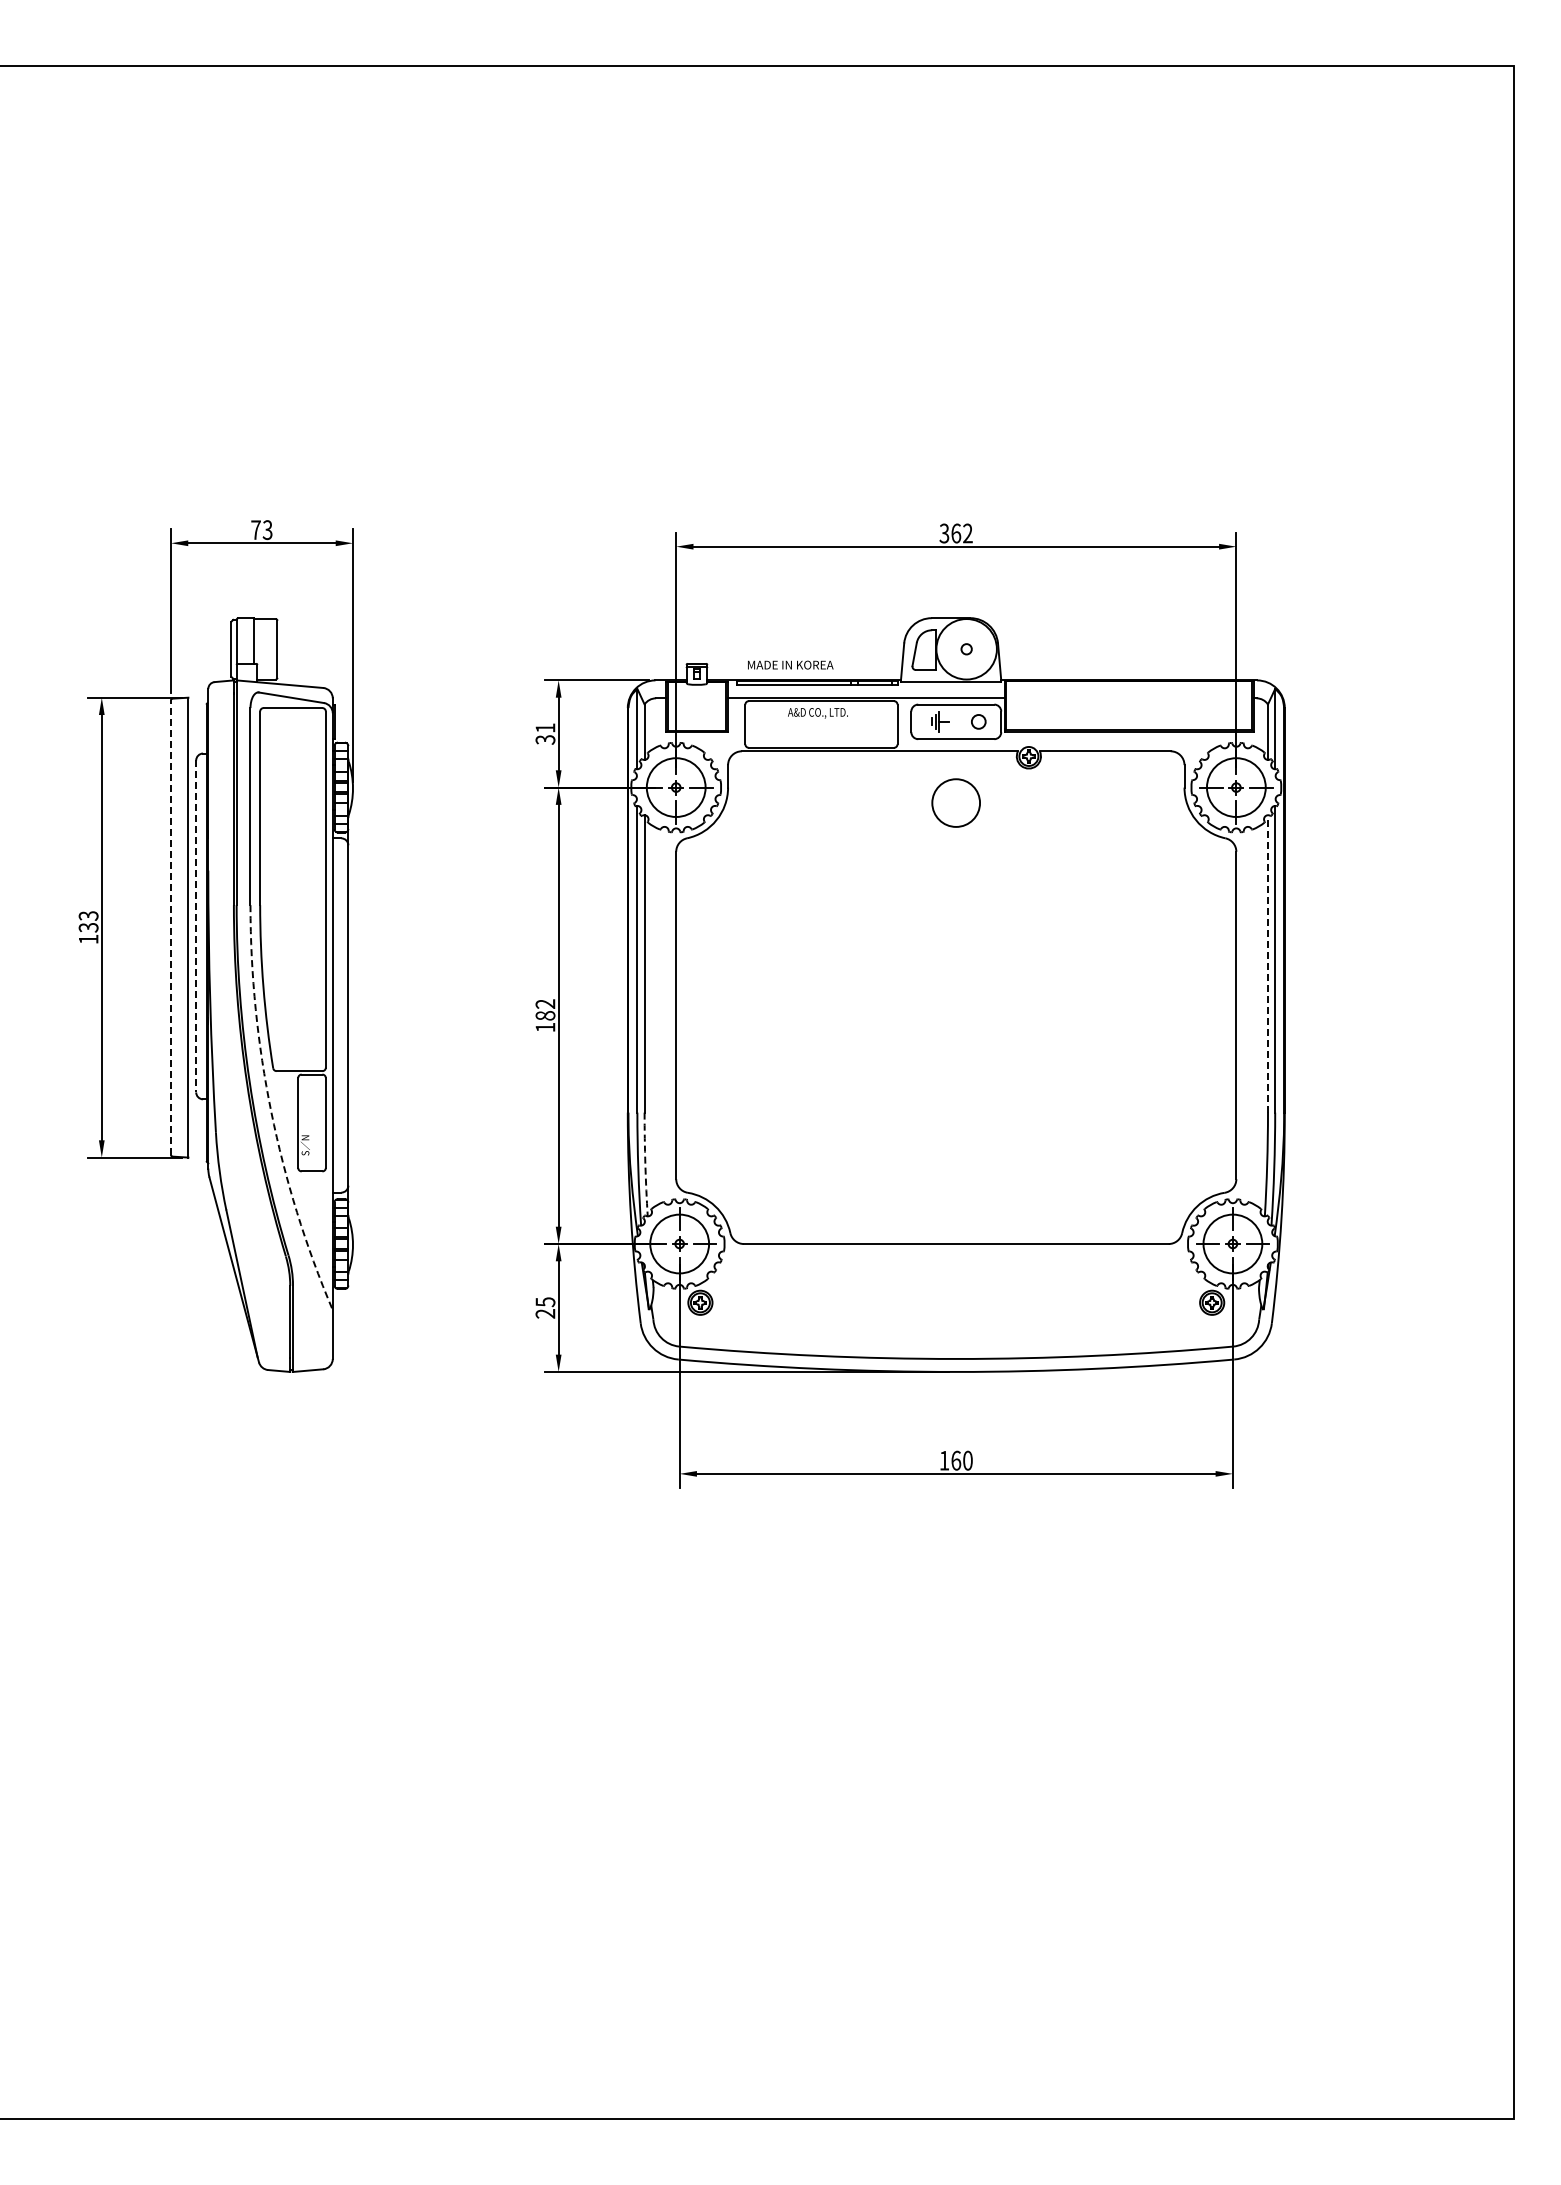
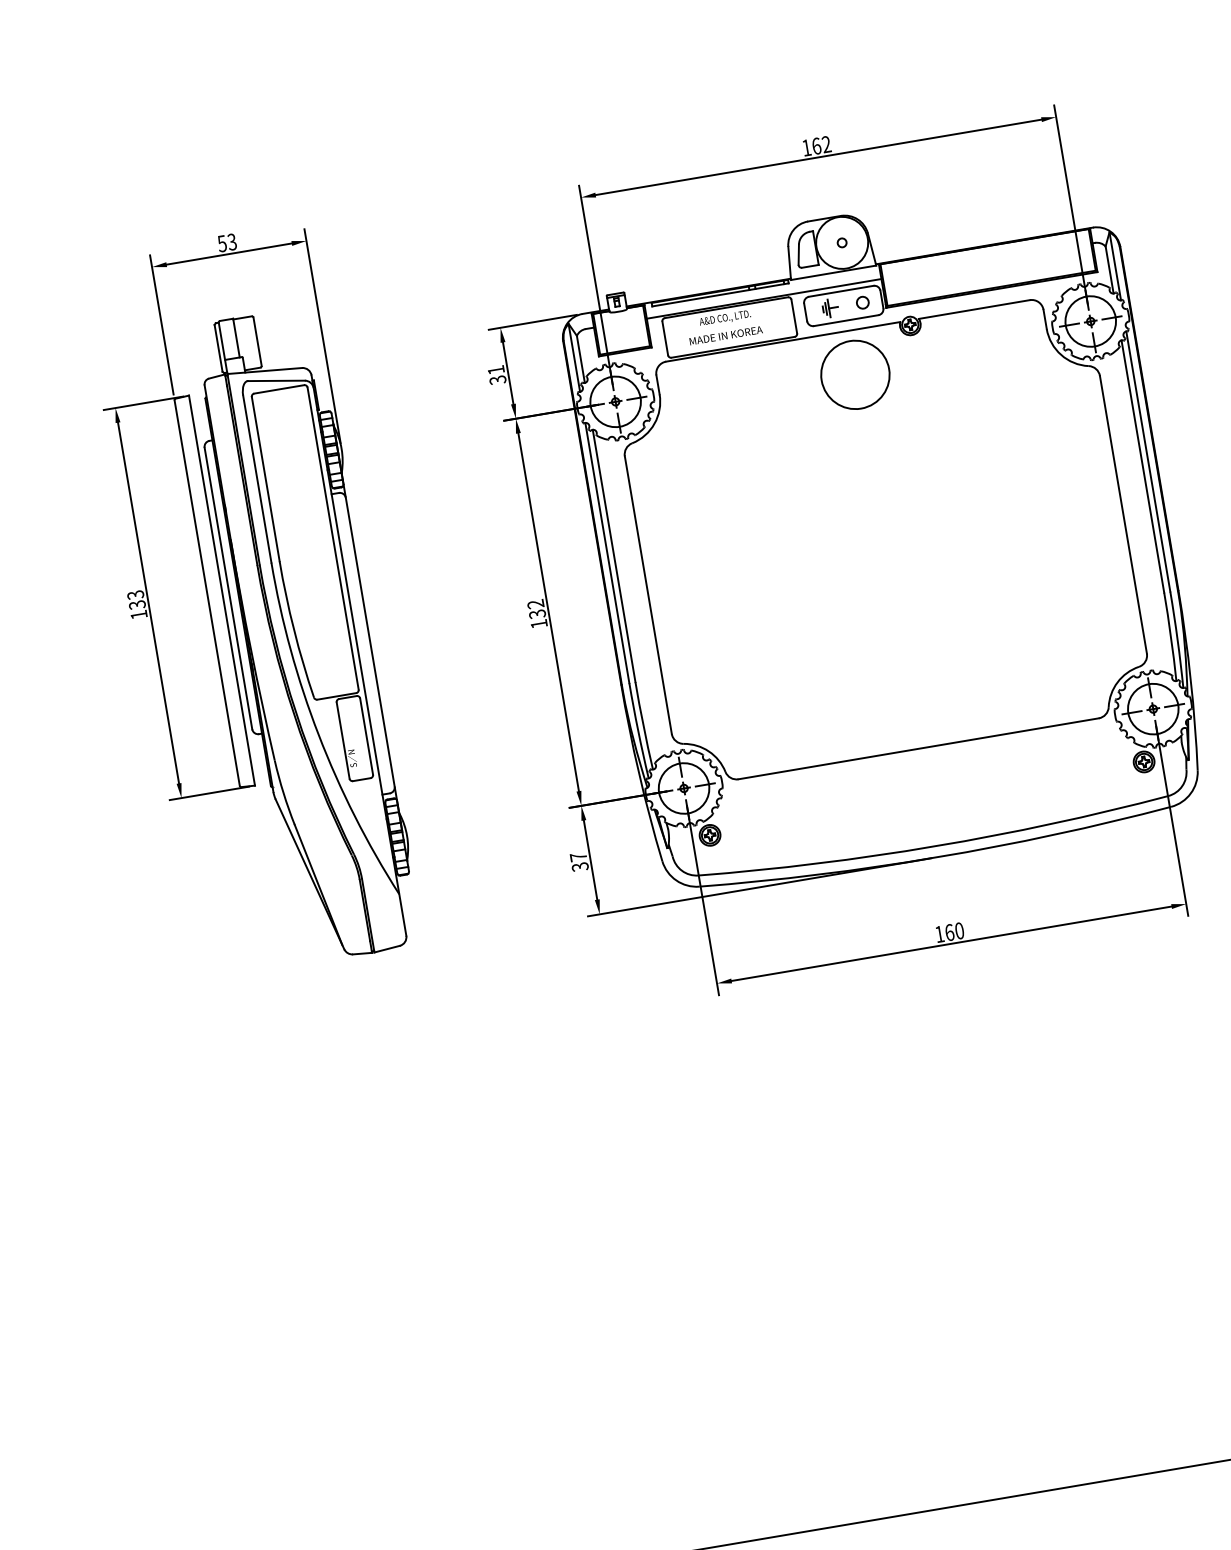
text: (255, 530) -> (221, 244), 73 -> 53
text: (944, 533) -> (806, 147), 362 -> 162
text: (790, 664) -> (725, 335), moved
circle: (955, 802) -> (854, 374), size x1.67
line: (196, 926) -> (228, 588), dashed -> solid
line: (170, 927) -> (206, 593), dashed -> solid
line: (1268, 963) -> (1143, 466), dashed -> solid
text: (545, 1015) -> (537, 613), 182 -> 132
arc: (271, 1111) -> (318, 734), dashed -> solid
arc: (645, 1164) -> (643, 725), dashed -> solid
text: (545, 1307) -> (579, 861), 25 -> 37

